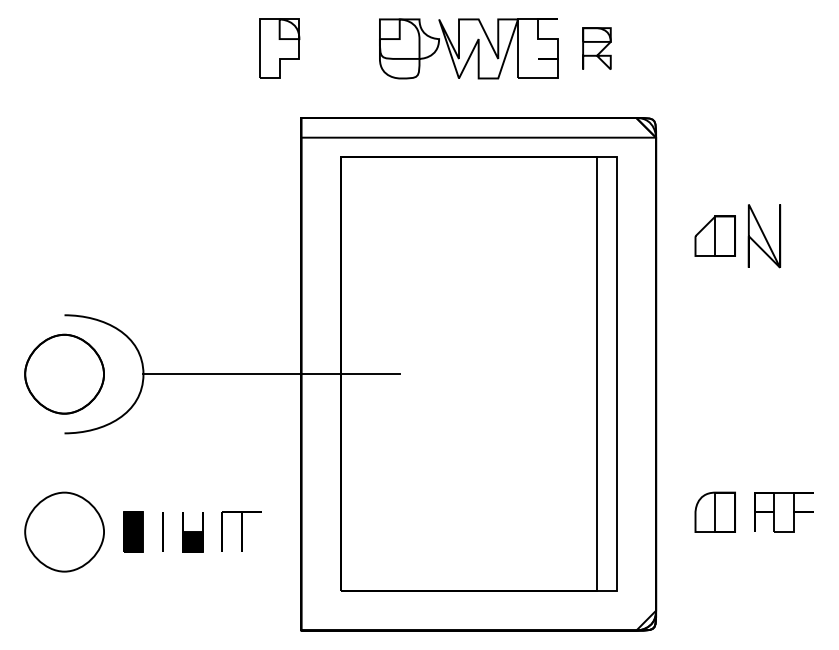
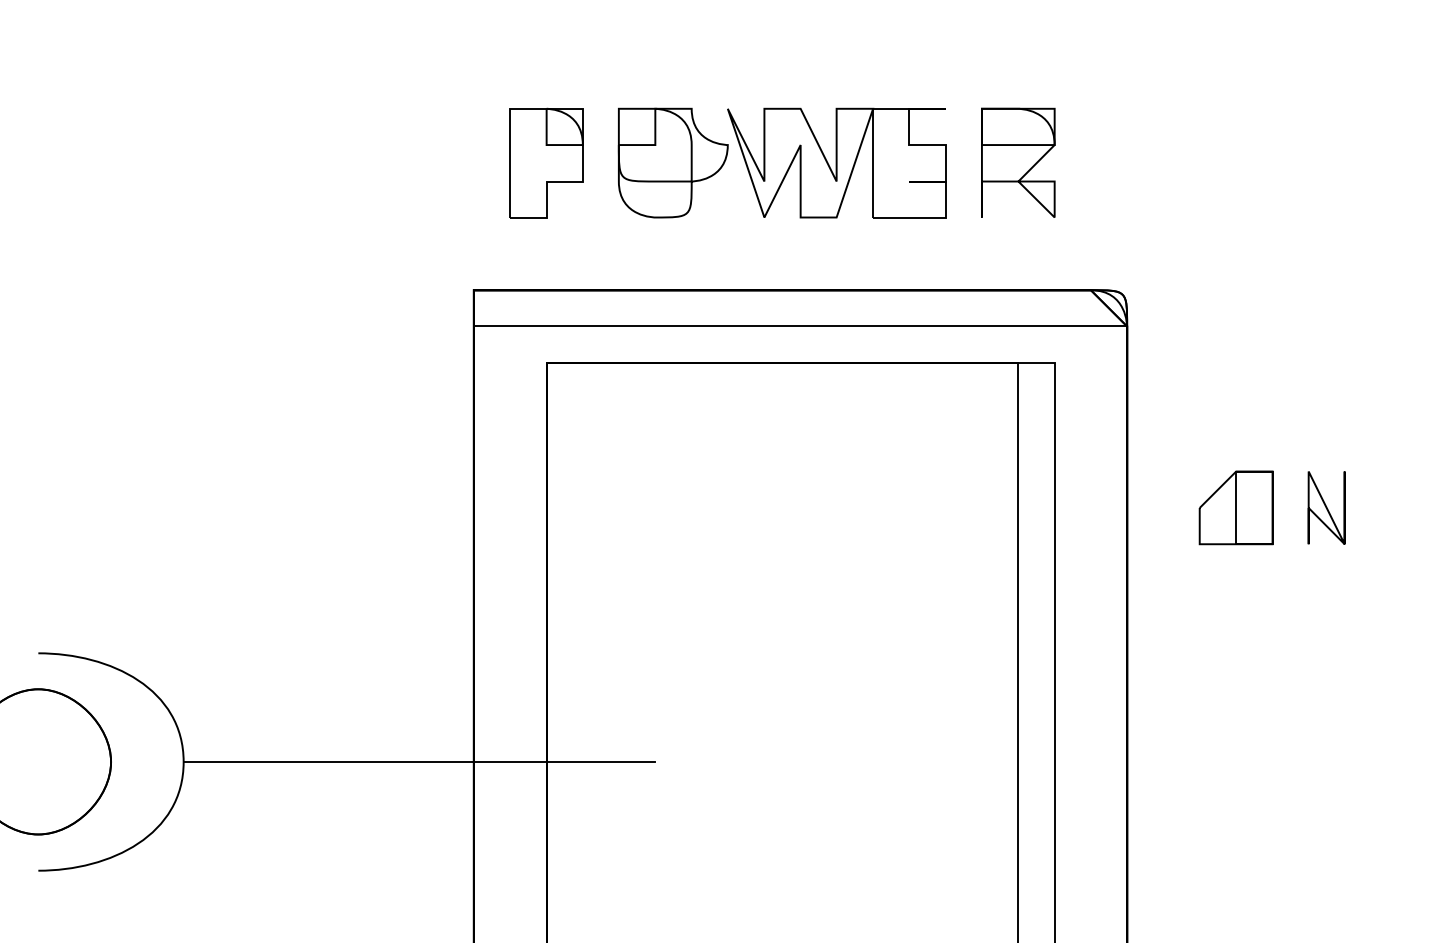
part: (279, 48) -> (546, 162), moved
part: (596, 48) -> (1017, 162), size x1.43
part: (764, 236) -> (1326, 508), size x0.62

